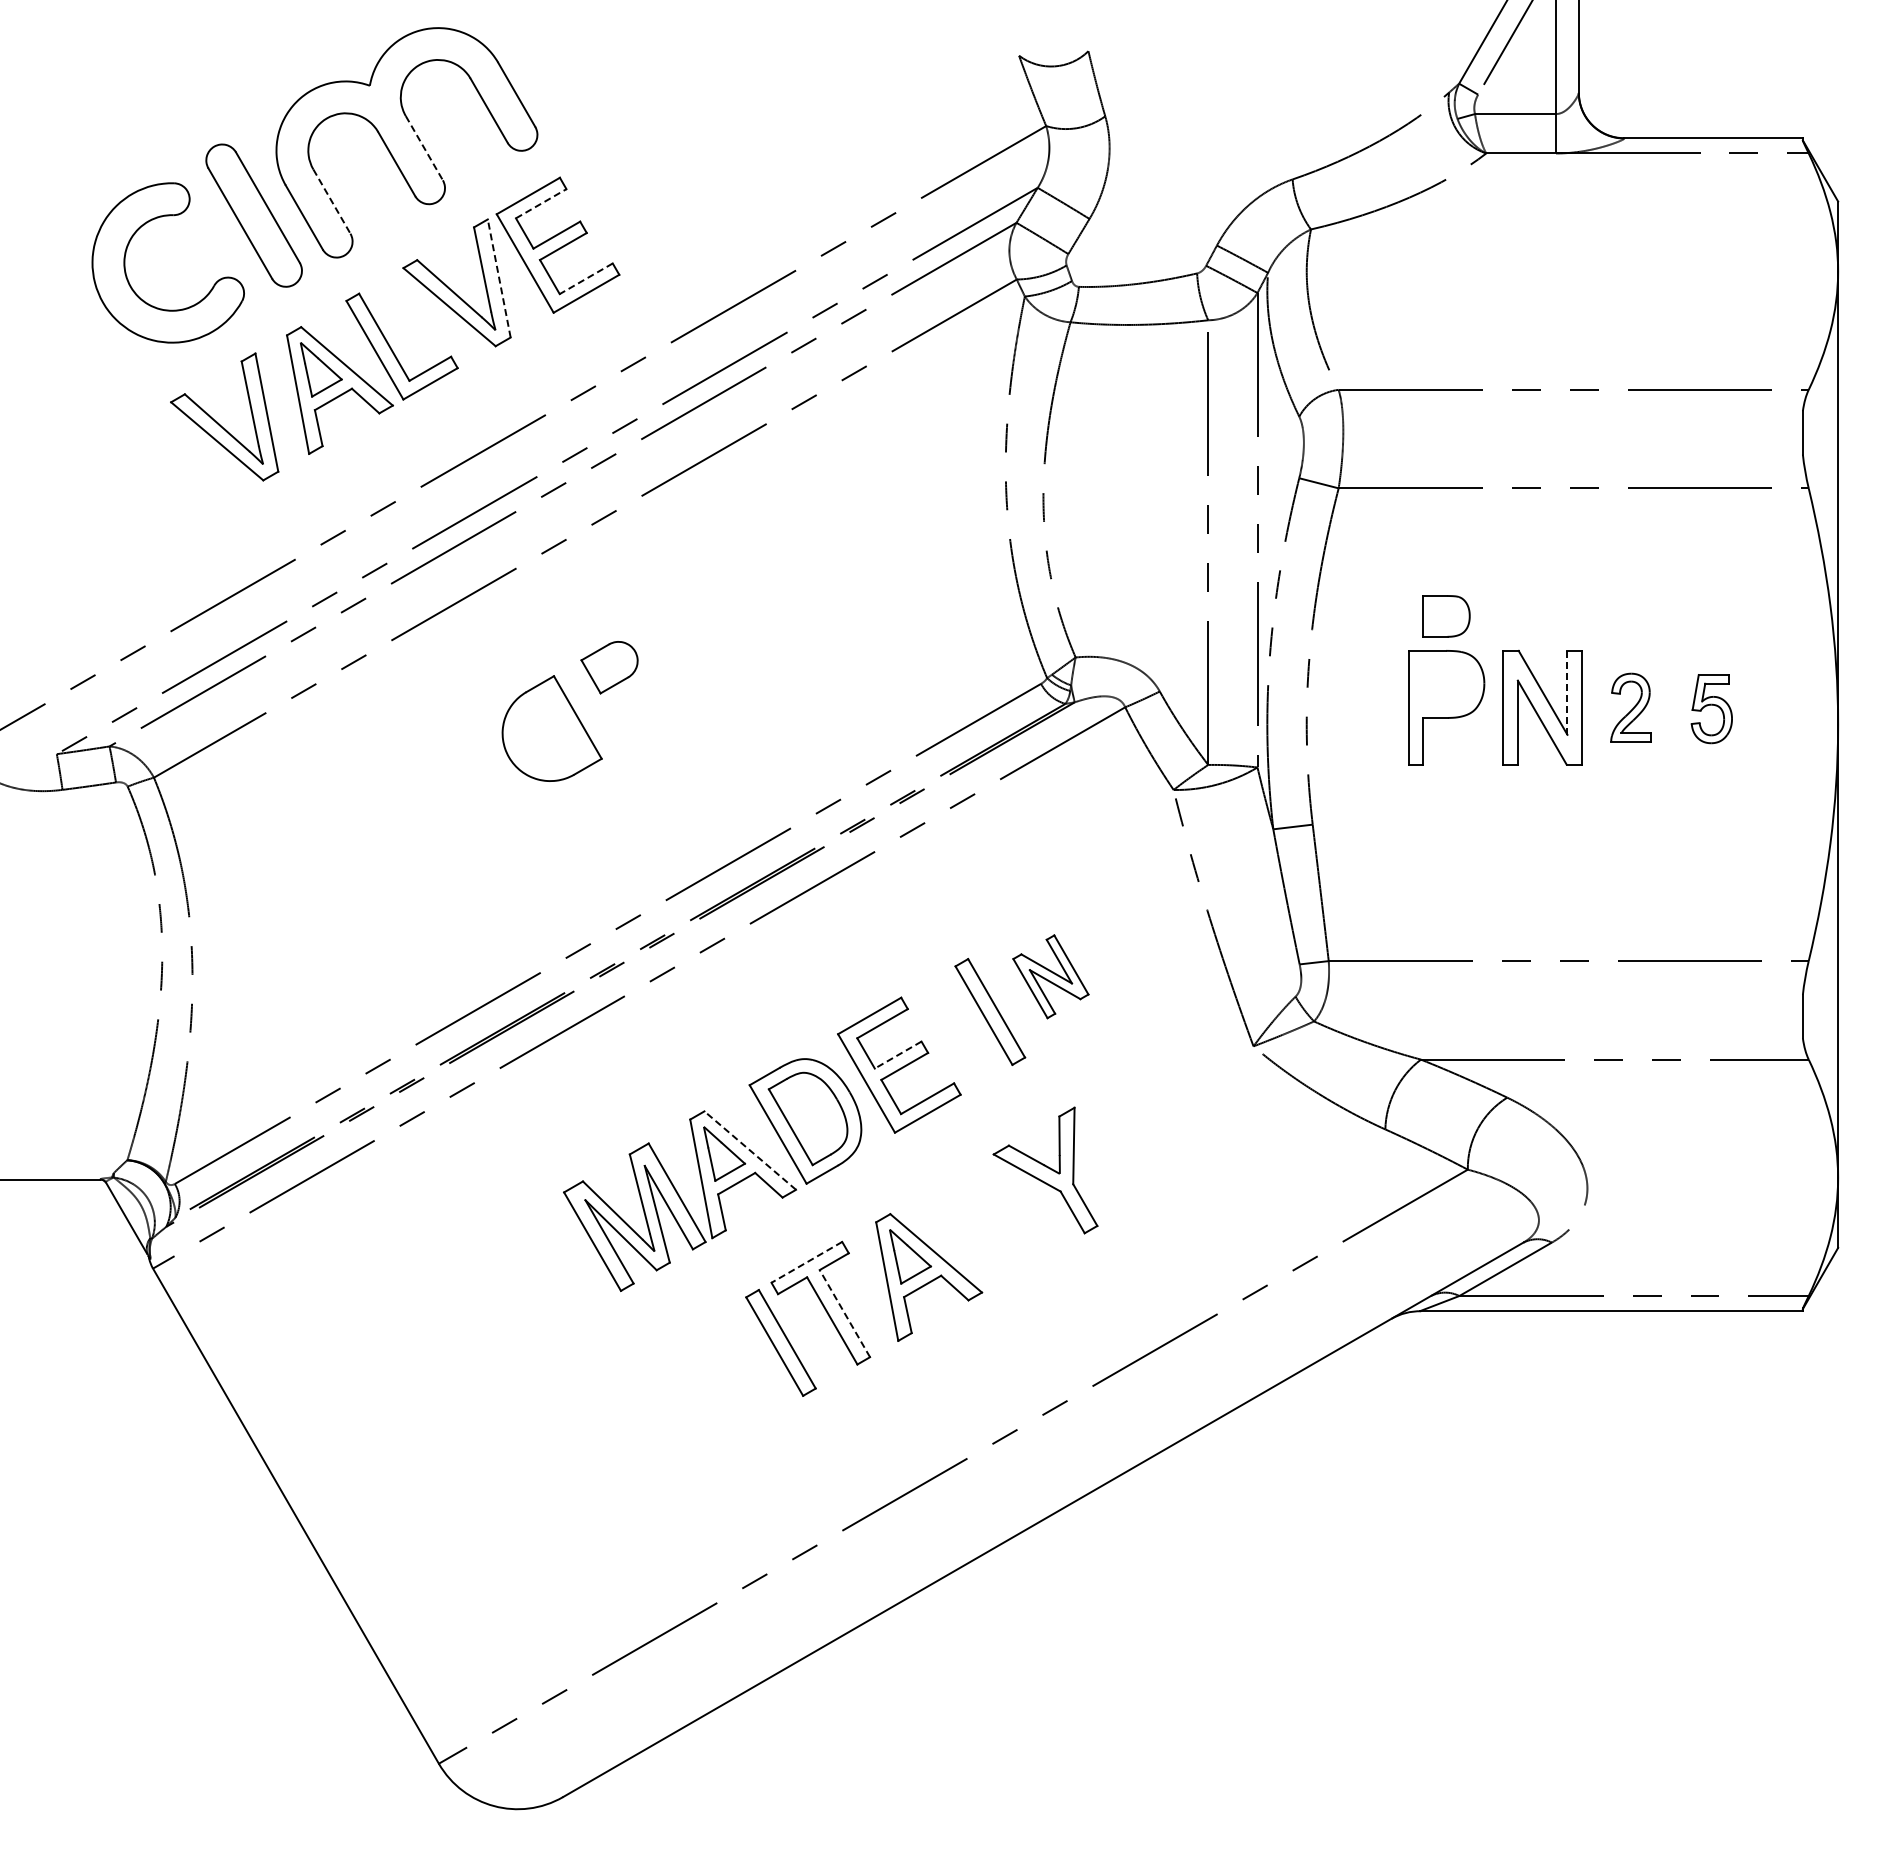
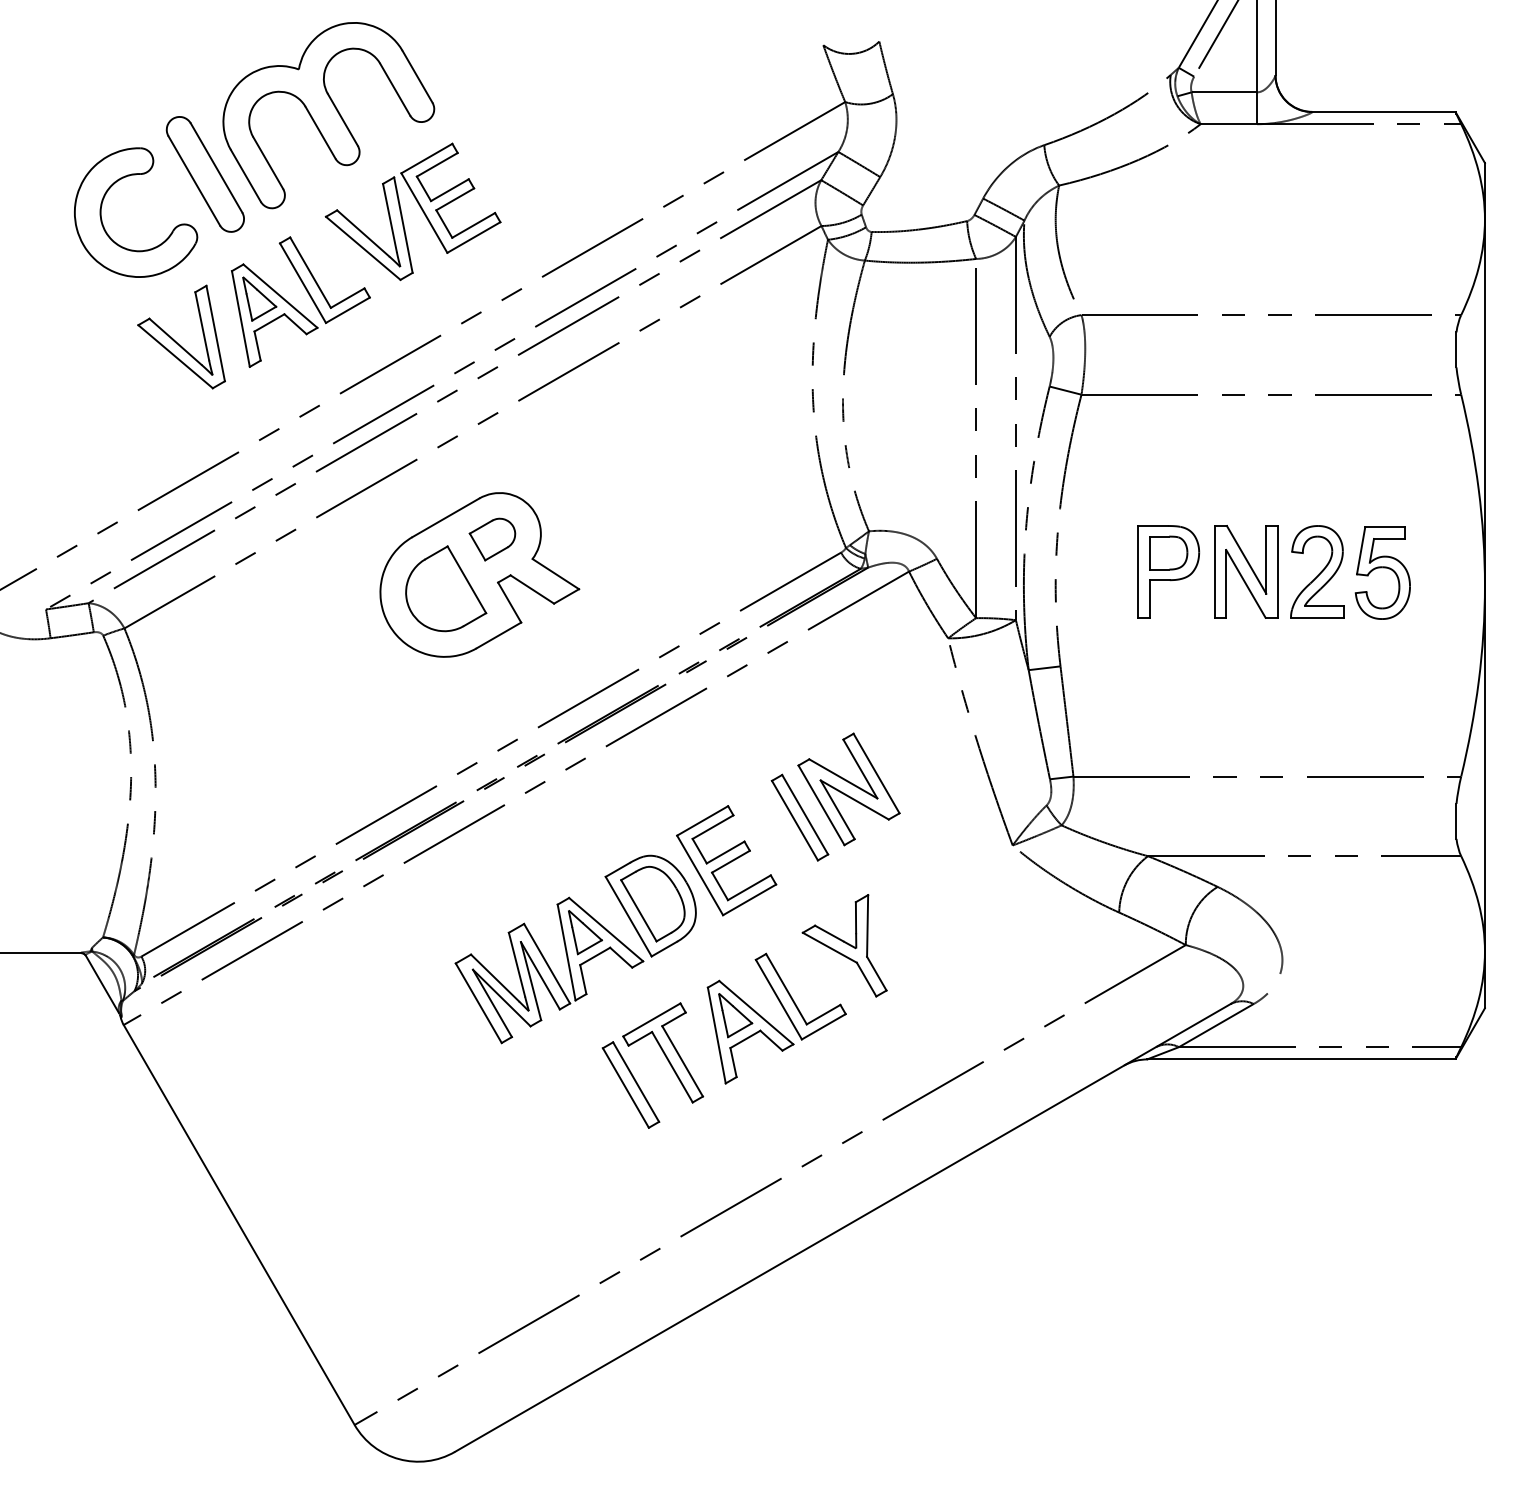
line: (424, 148) -> (343, 120), dashed -> solid
line: (332, 202) -> (268, 163), dashed -> solid
line: (541, 203) -> (437, 164), dashed -> solid
line: (499, 278) -> (403, 225), dashed -> solid
line: (586, 278) -> (473, 225), dashed -> solid
part: (1446, 616) -> (1168, 553), moved
line: (1567, 692) -> (1266, 559), dashed -> solid
part: (1630, 707) -> (1317, 571), size x1.67
part: (1711, 708) -> (1382, 572), size x1.67
part: (593, 711) -> (479, 574), added
part: (1050, 976) -> (848, 789), size x1.67
line: (898, 1055) -> (725, 852), dashed -> solid
line: (749, 1150) -> (605, 929), dashed -> solid
part: (982, 1237) -> (793, 999), added
line: (806, 1262) -> (651, 1020), dashed -> solid
line: (844, 1313) -> (682, 1061), dashed -> solid

